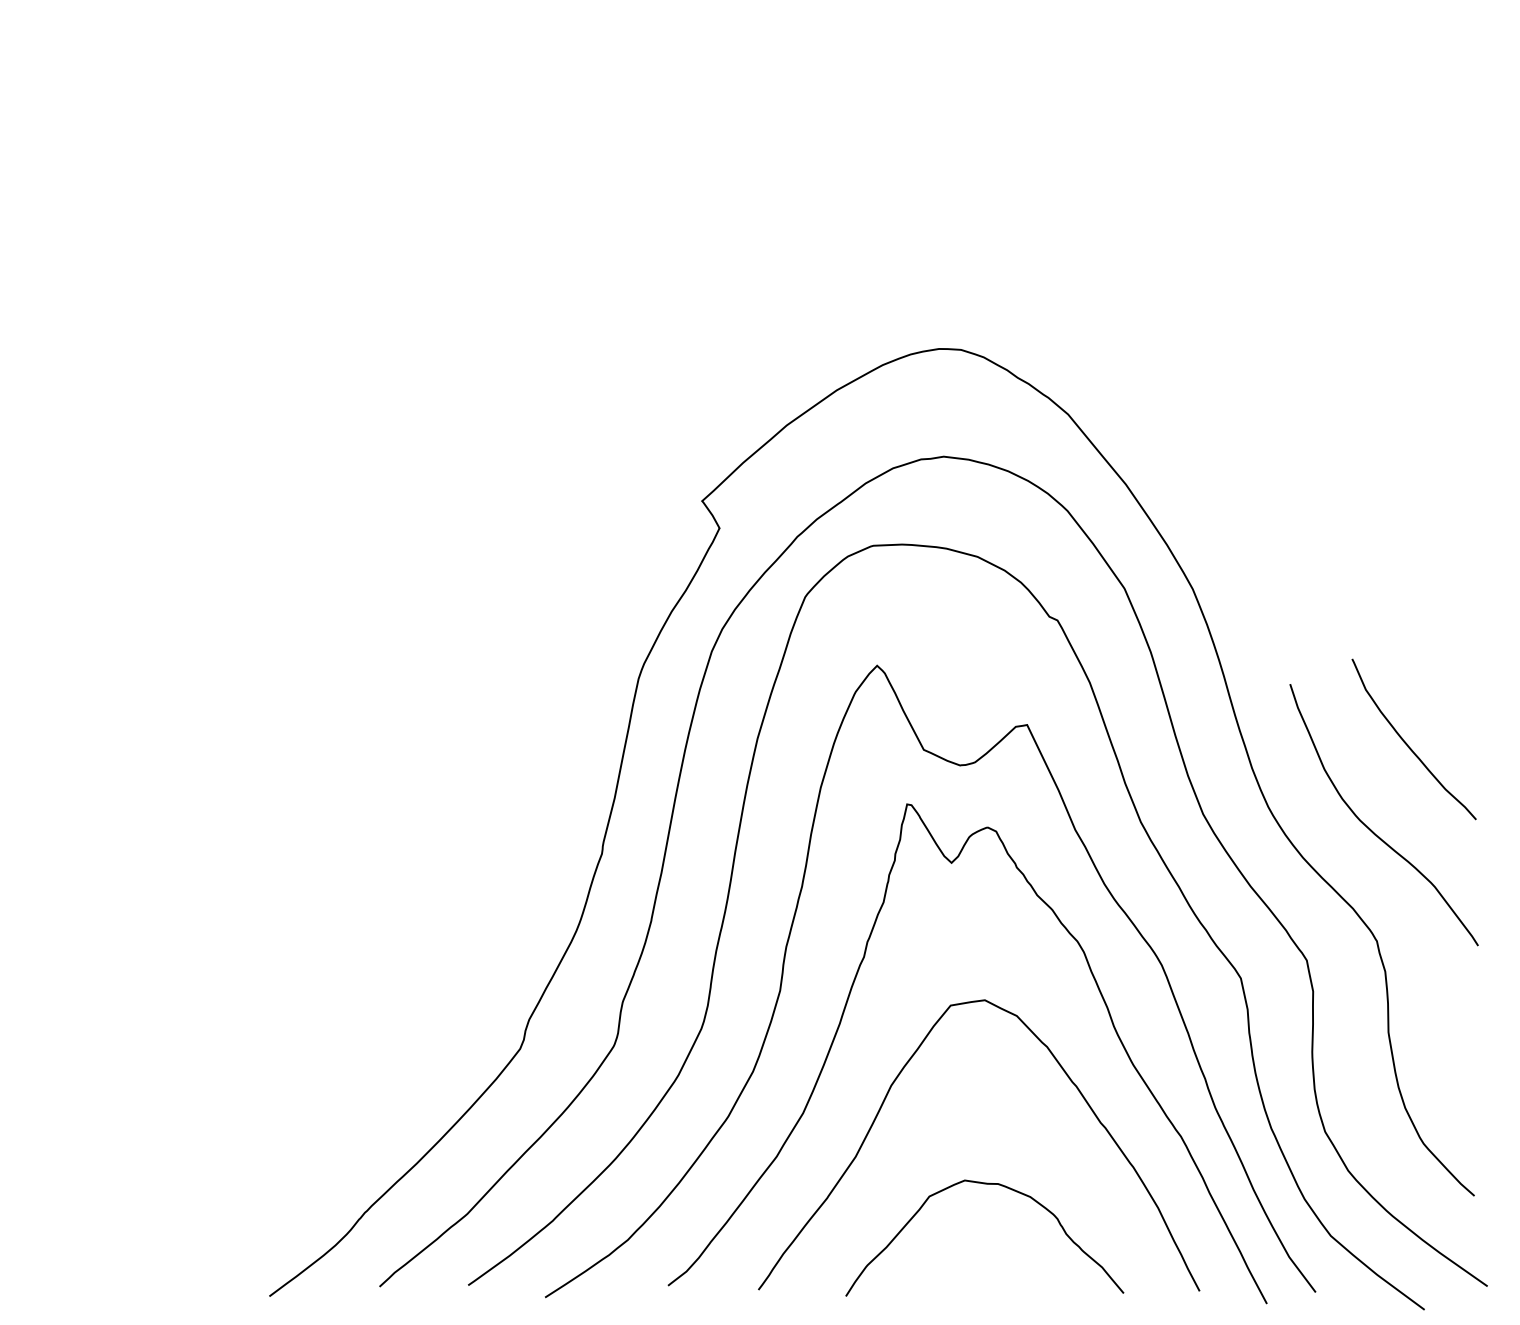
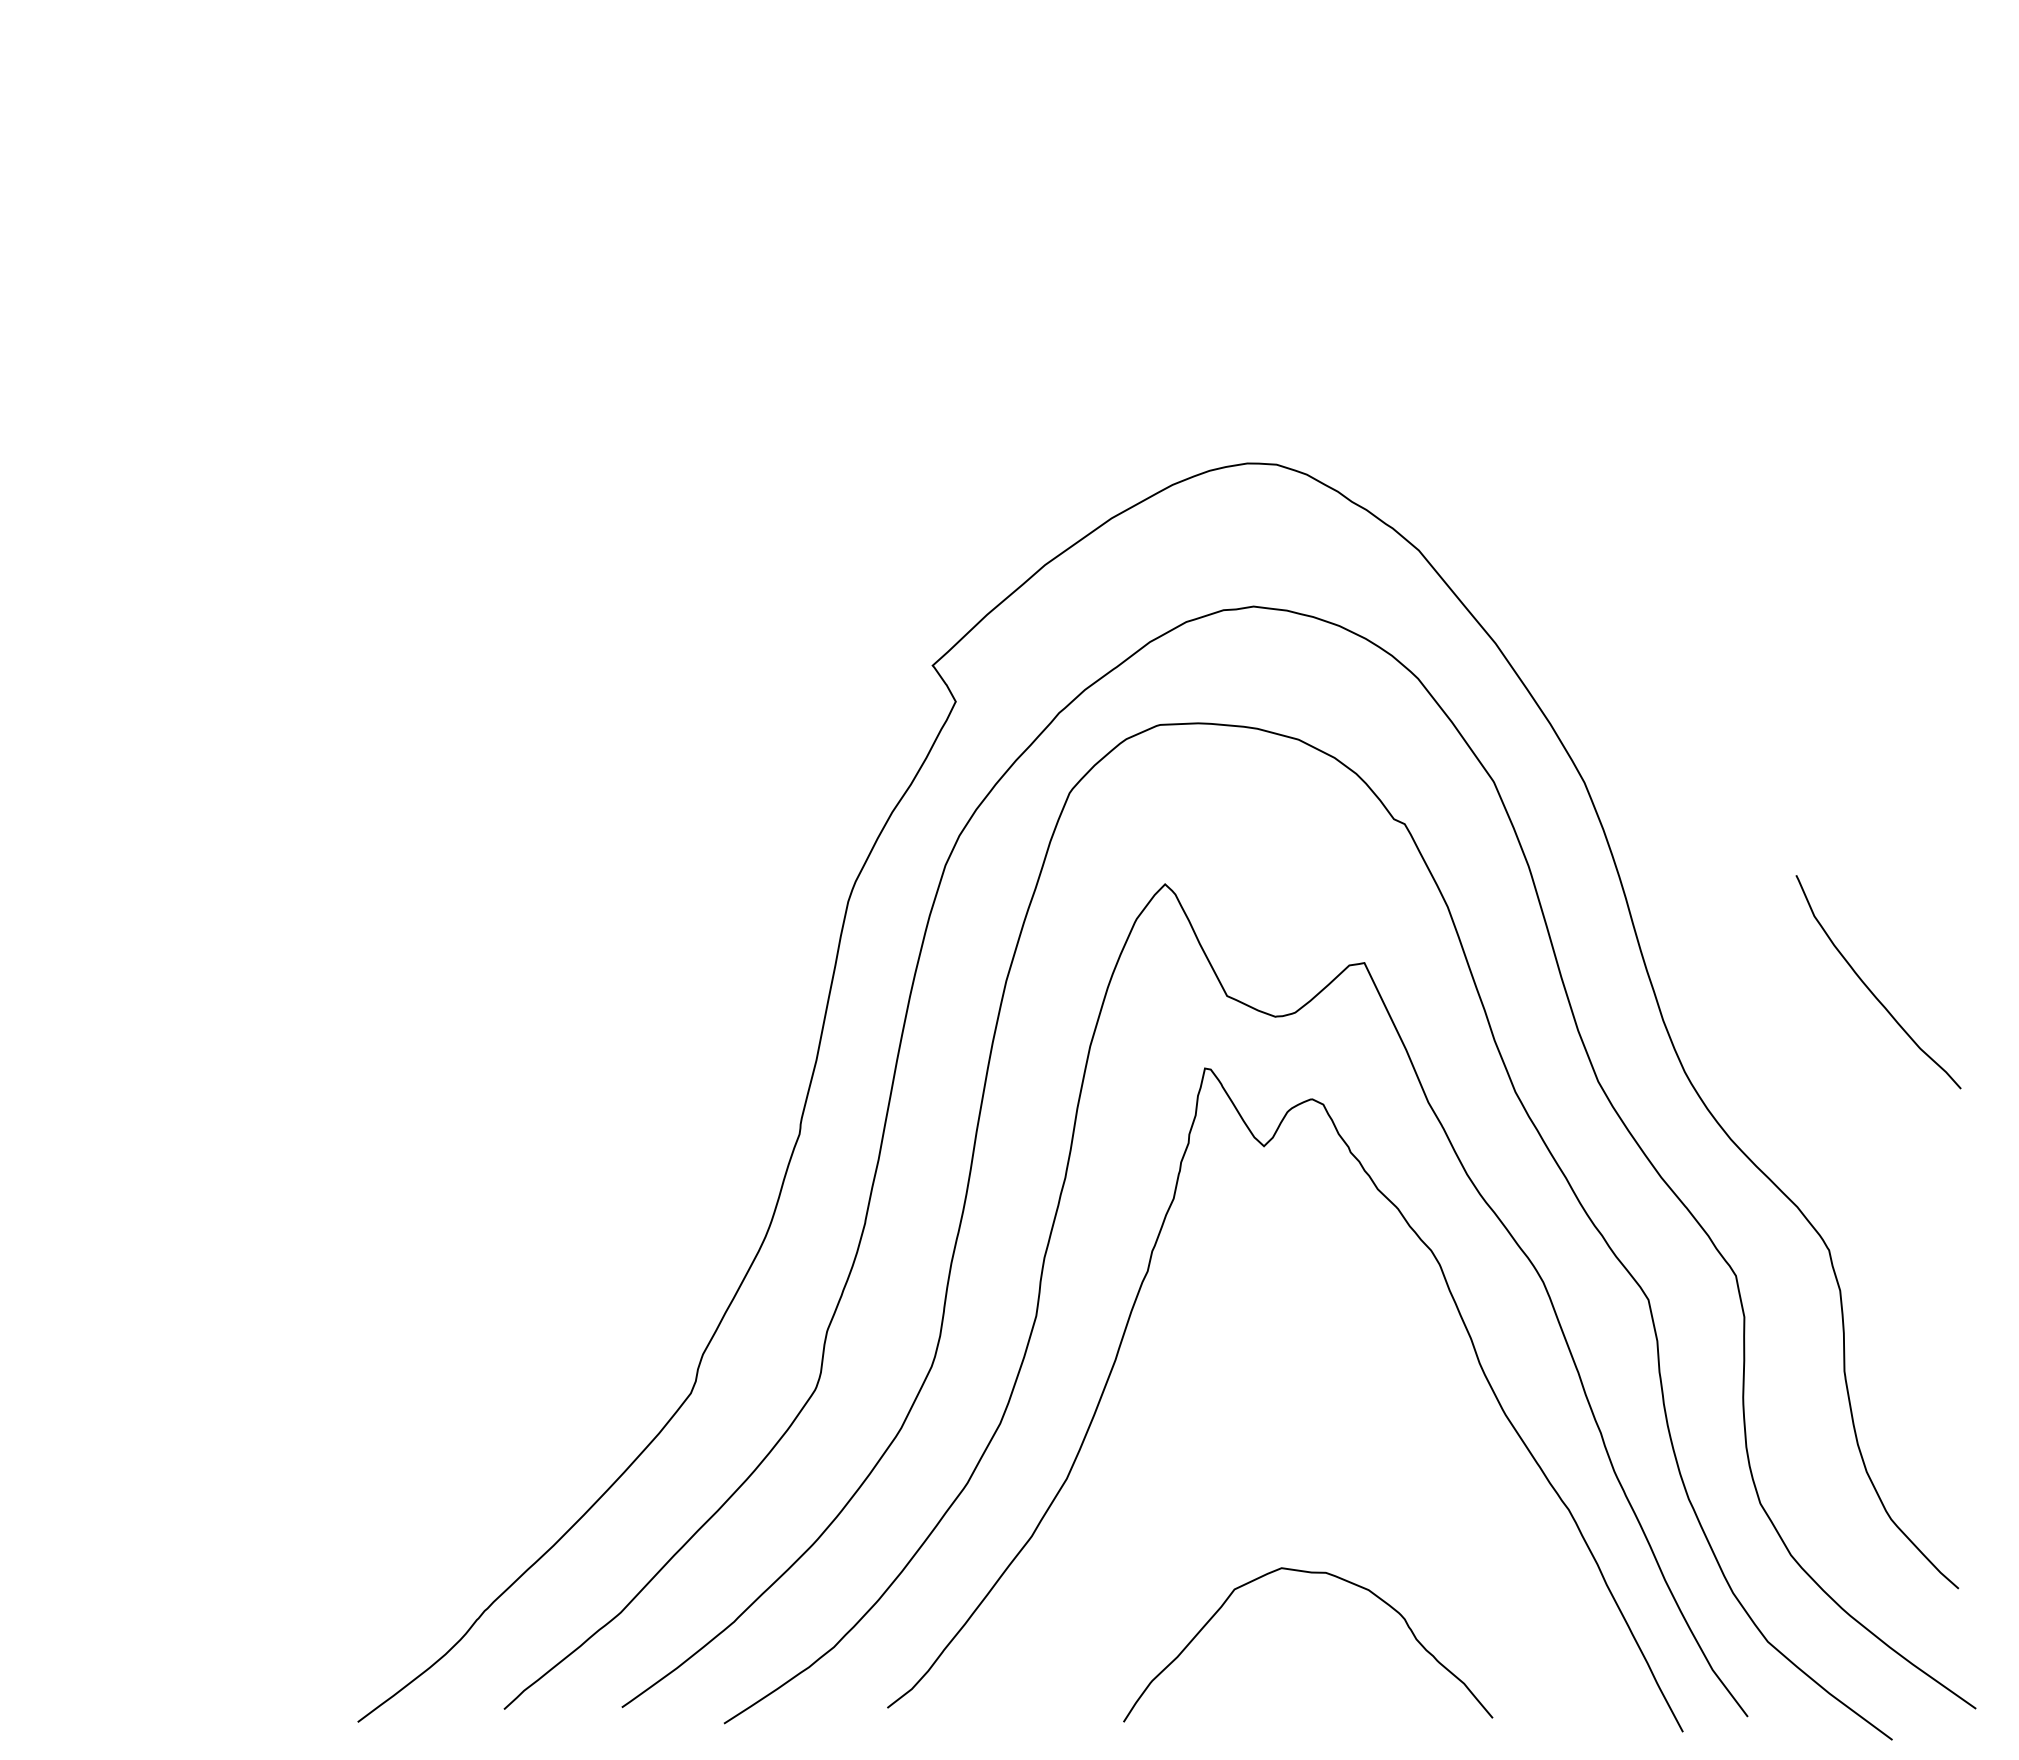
curve: (1370, 828) -> (1820, 1100), removed
curve: (886, 1098) -> (1177, 1459), removed

